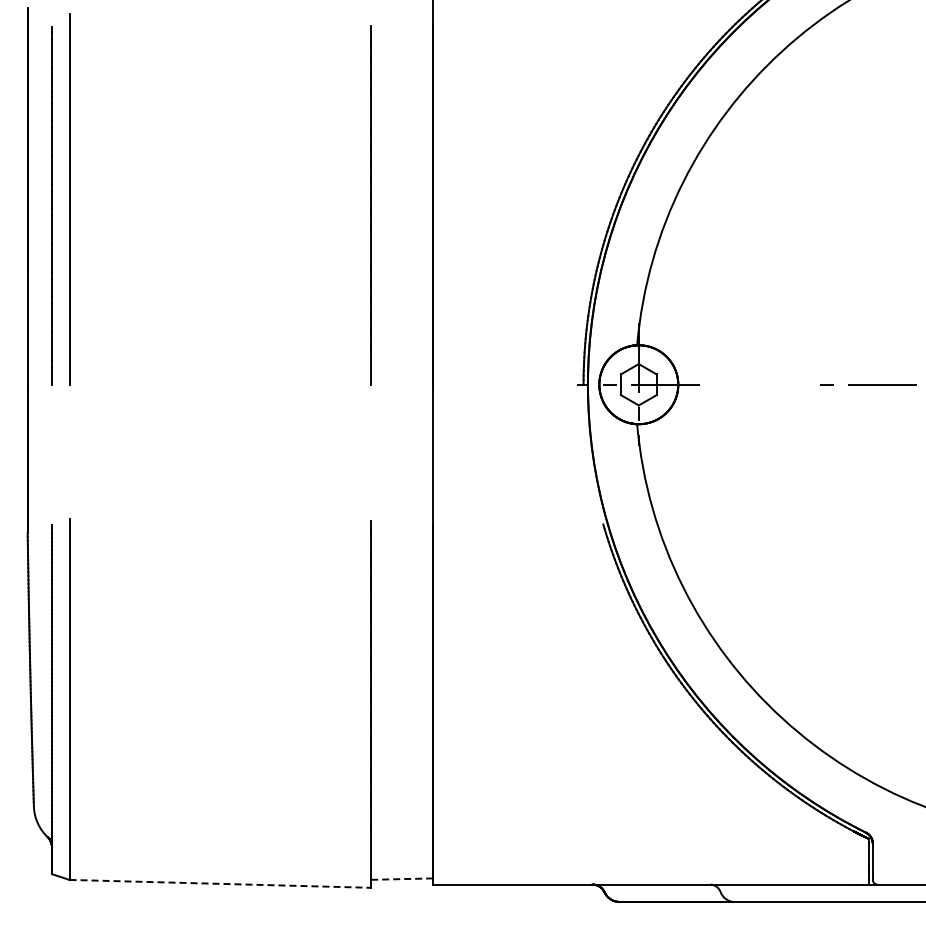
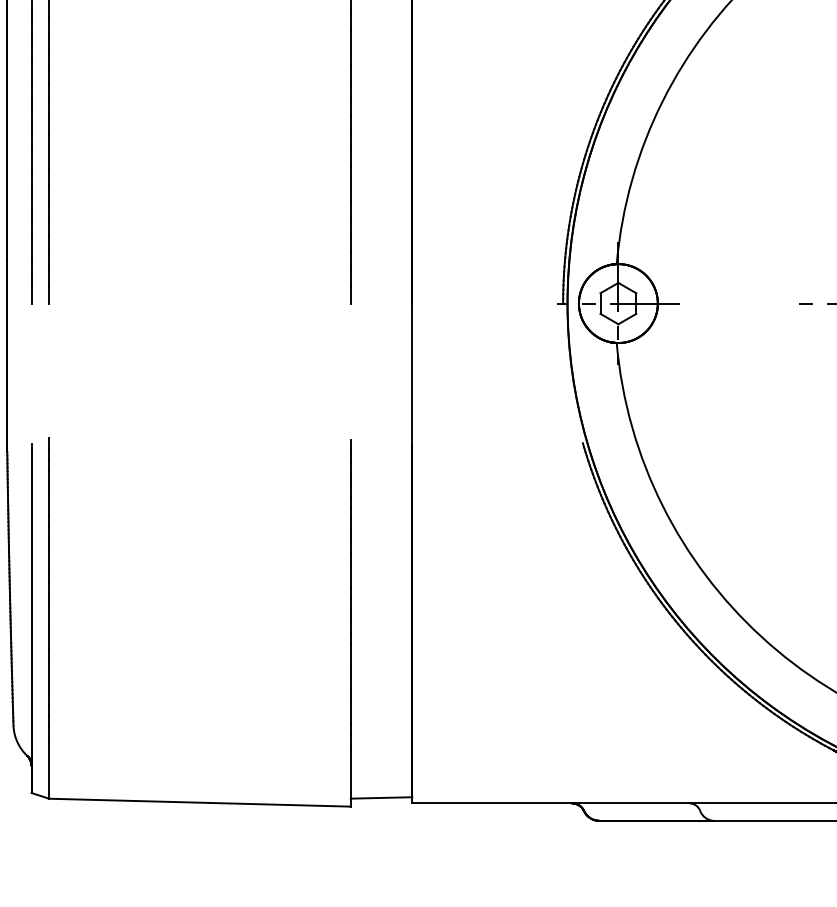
line: (401, 879) -> (381, 798), dashed -> solid
line: (220, 883) -> (200, 802), dashed -> solid

